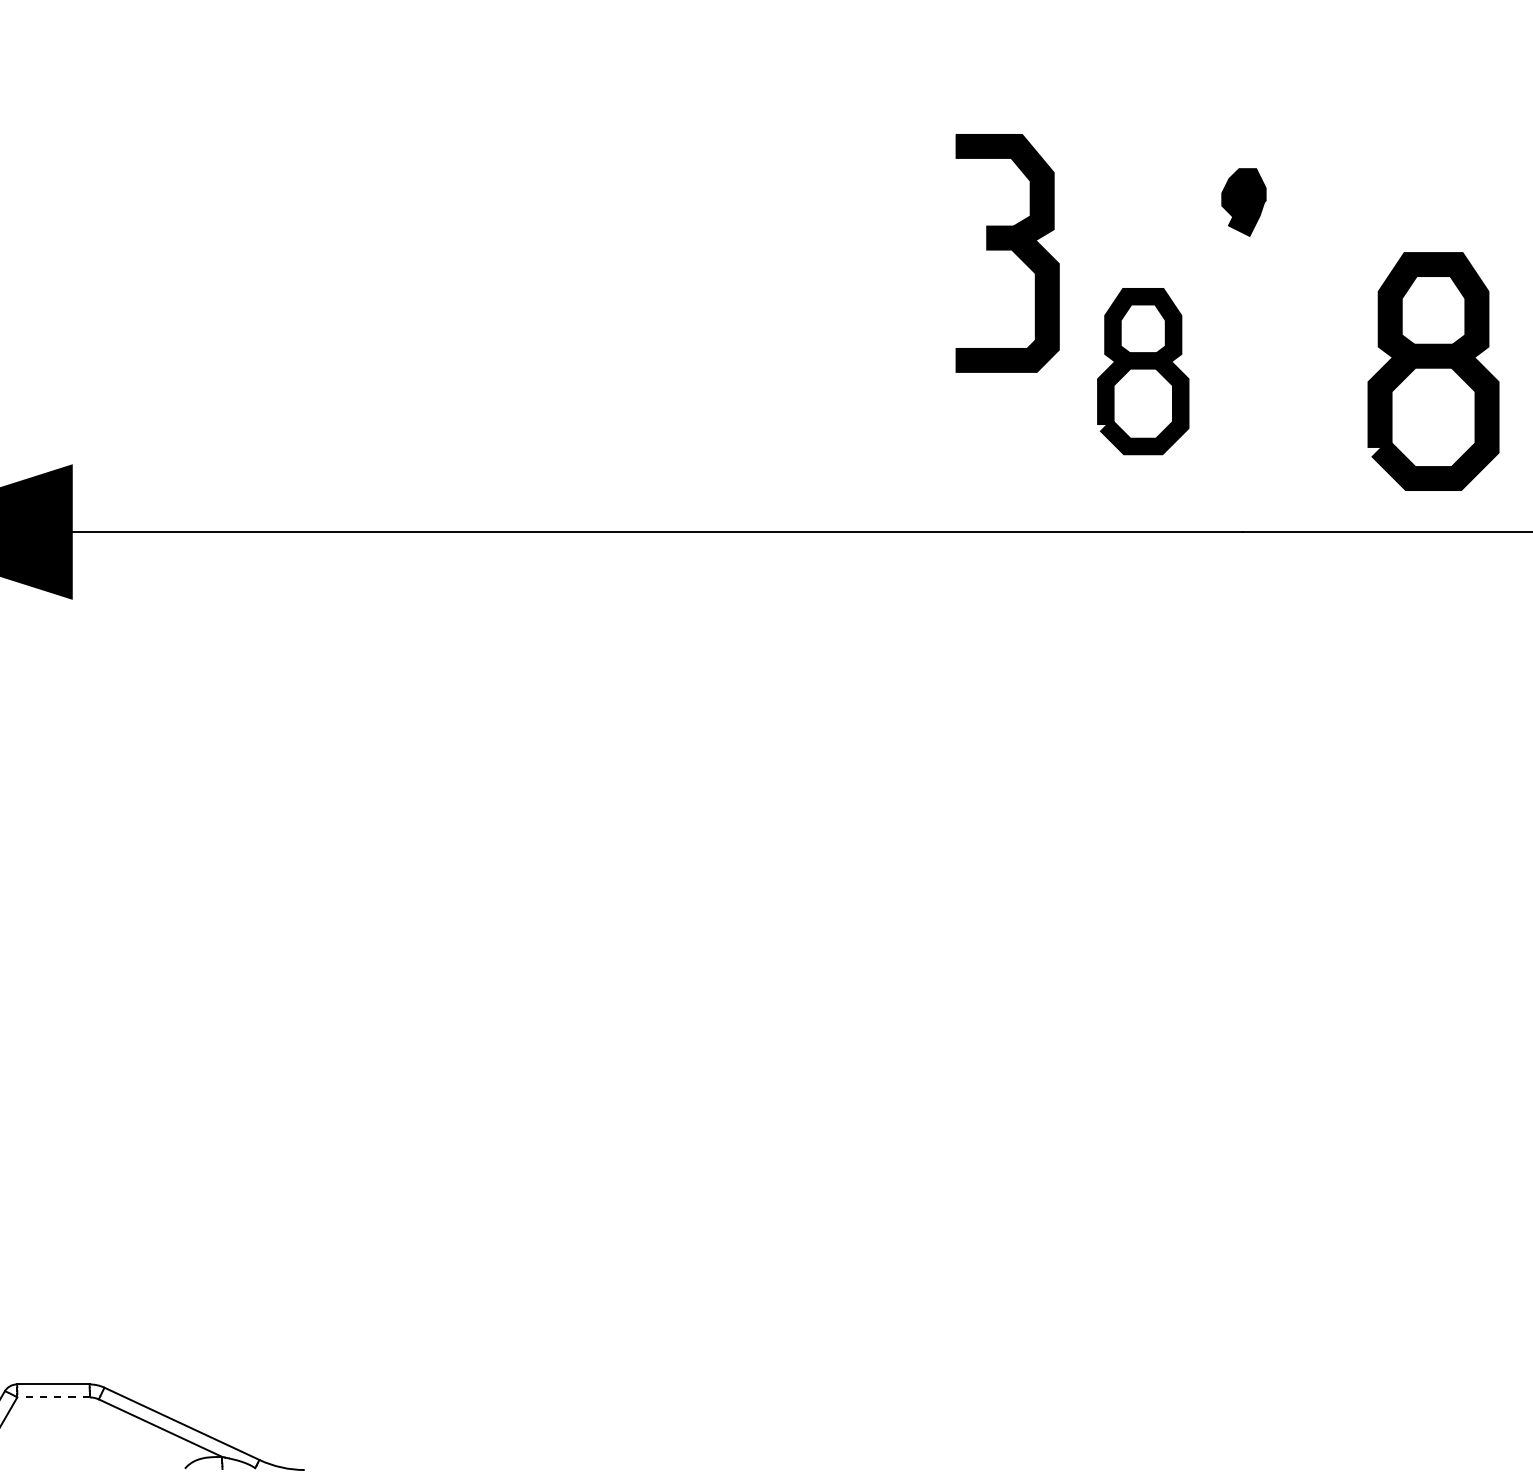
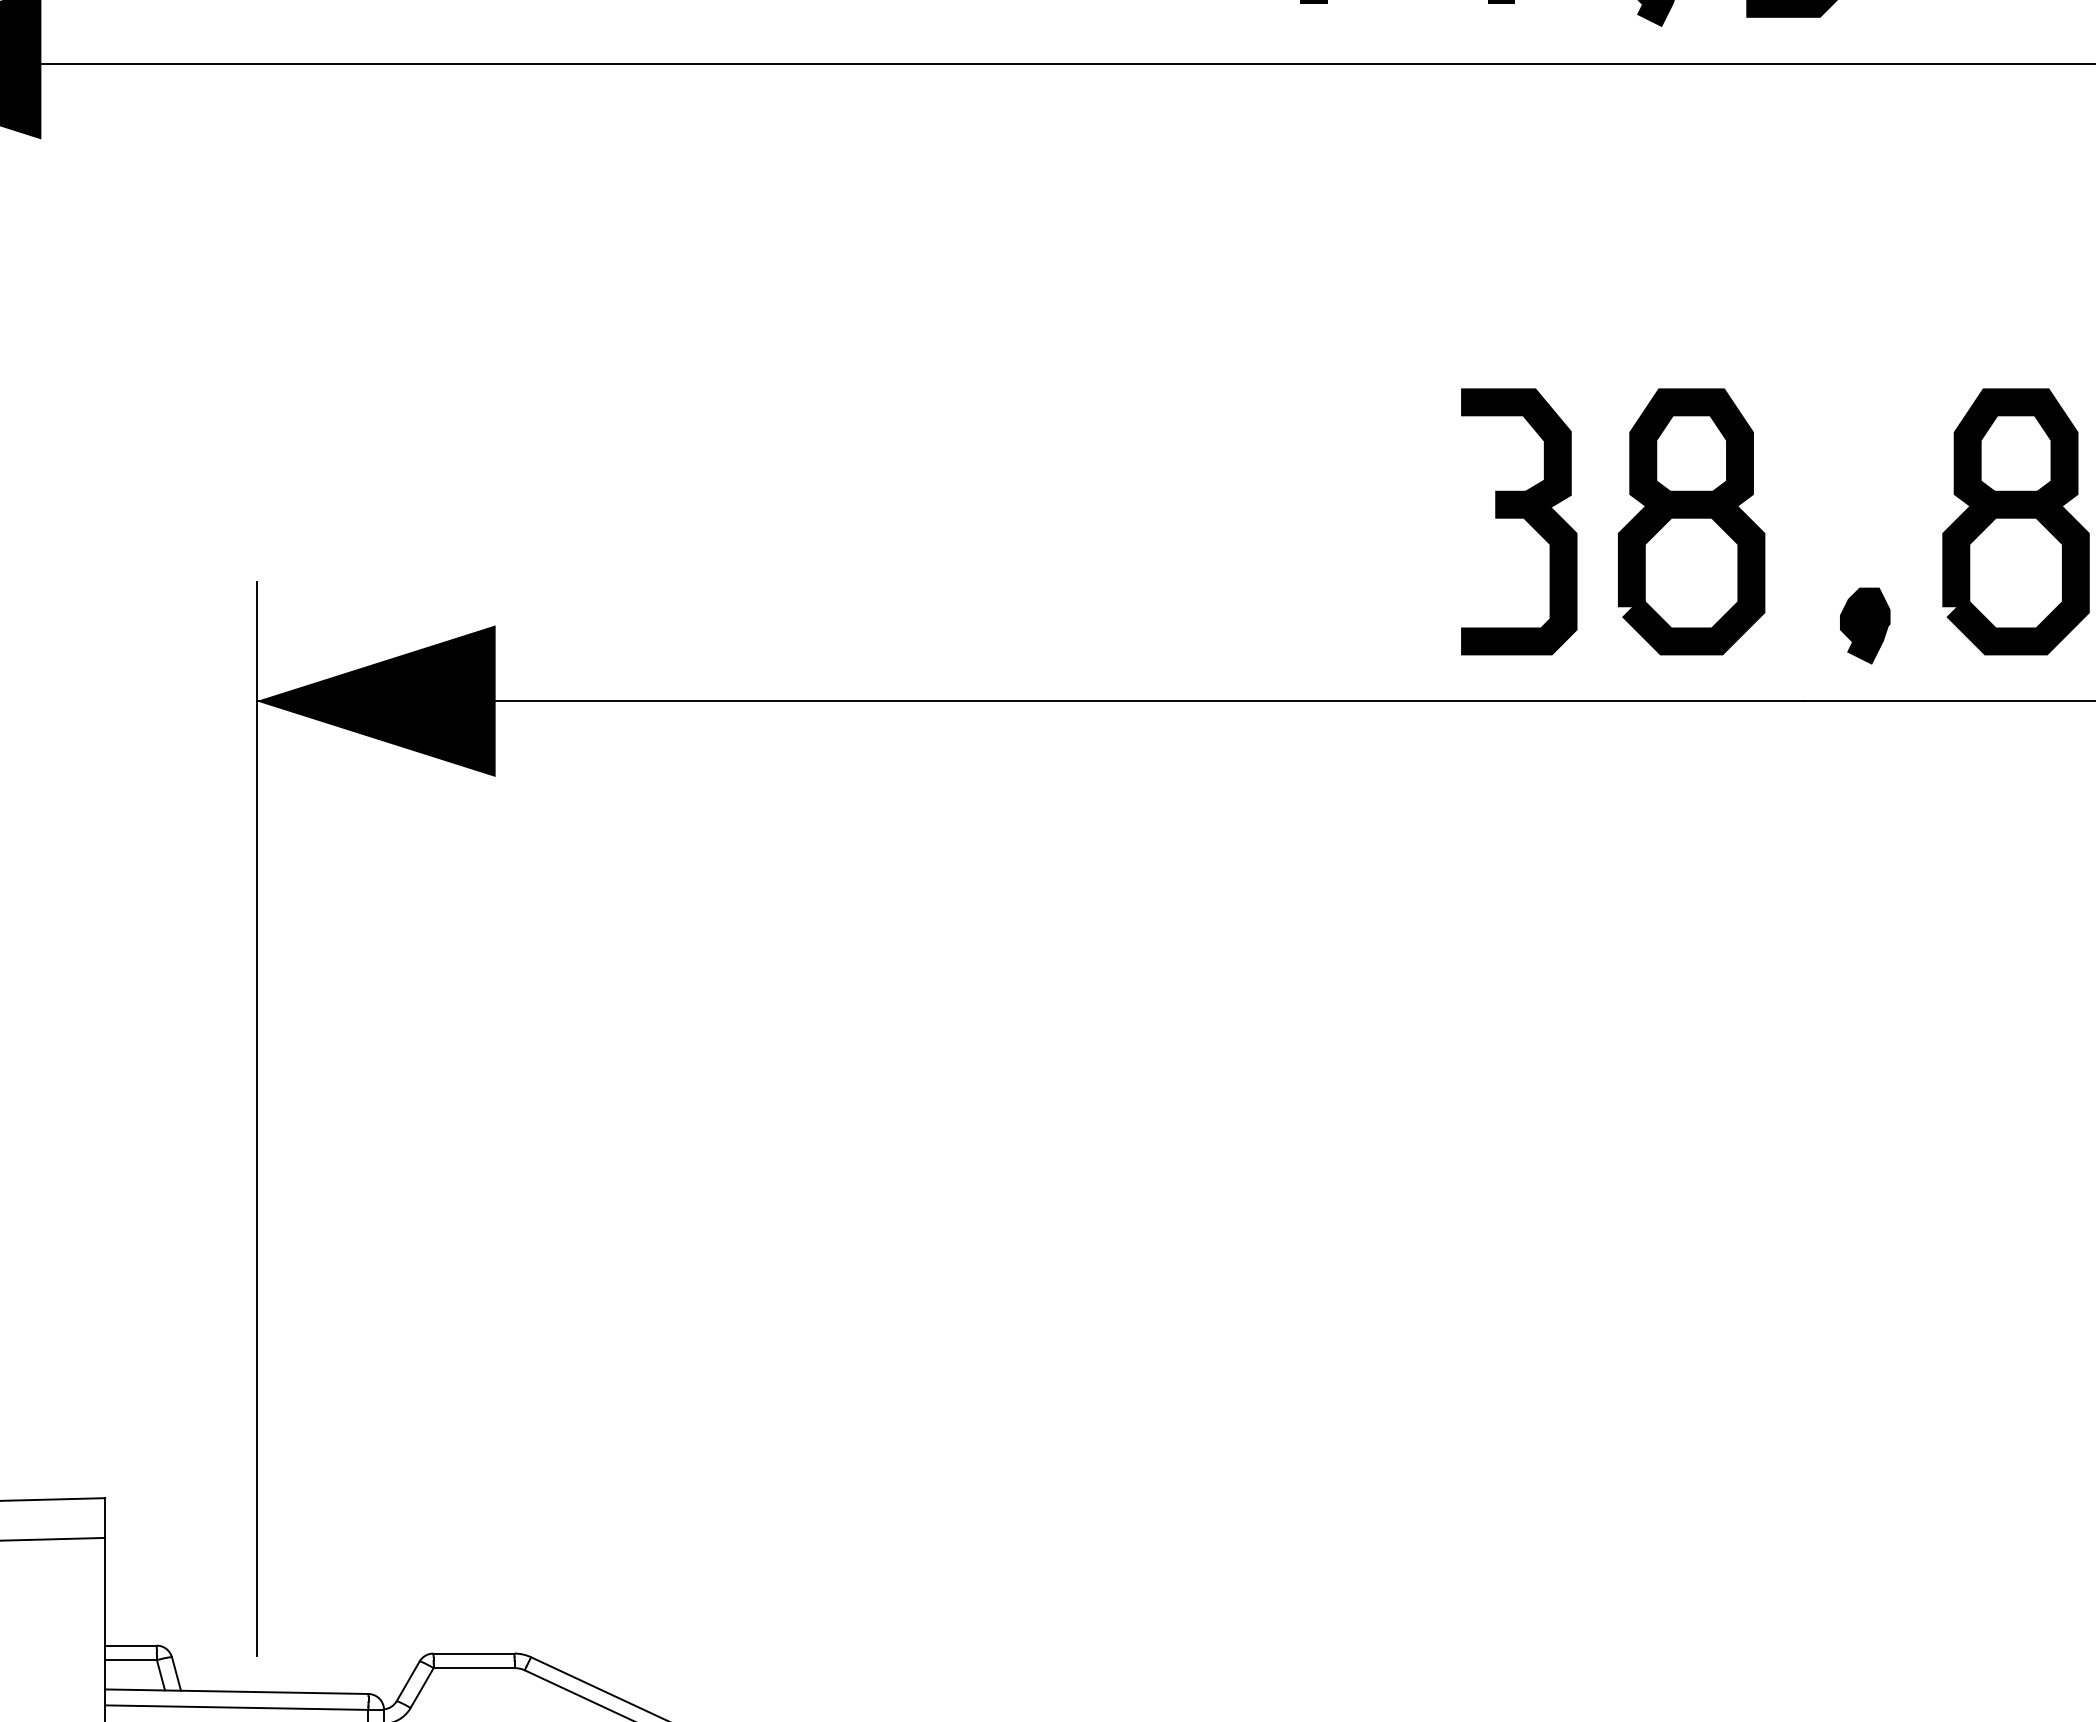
part: (1244, 202) -> (1865, 625), moved
part: (1007, 253) -> (1519, 521), moved
part: (1143, 371) -> (1691, 521), size x1.43
line: (52, 1397) -> (473, 1668), dashed -> solid

